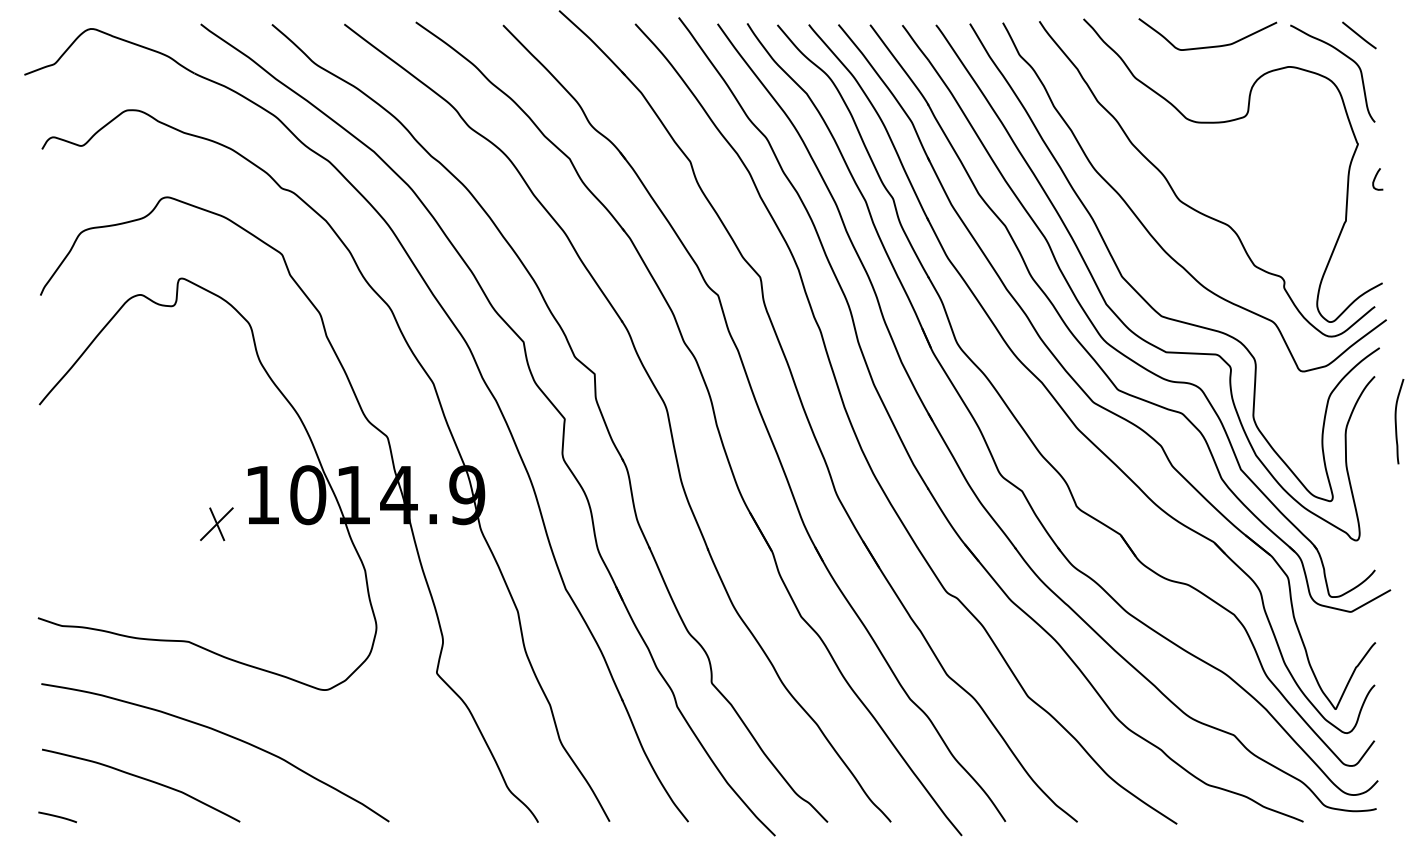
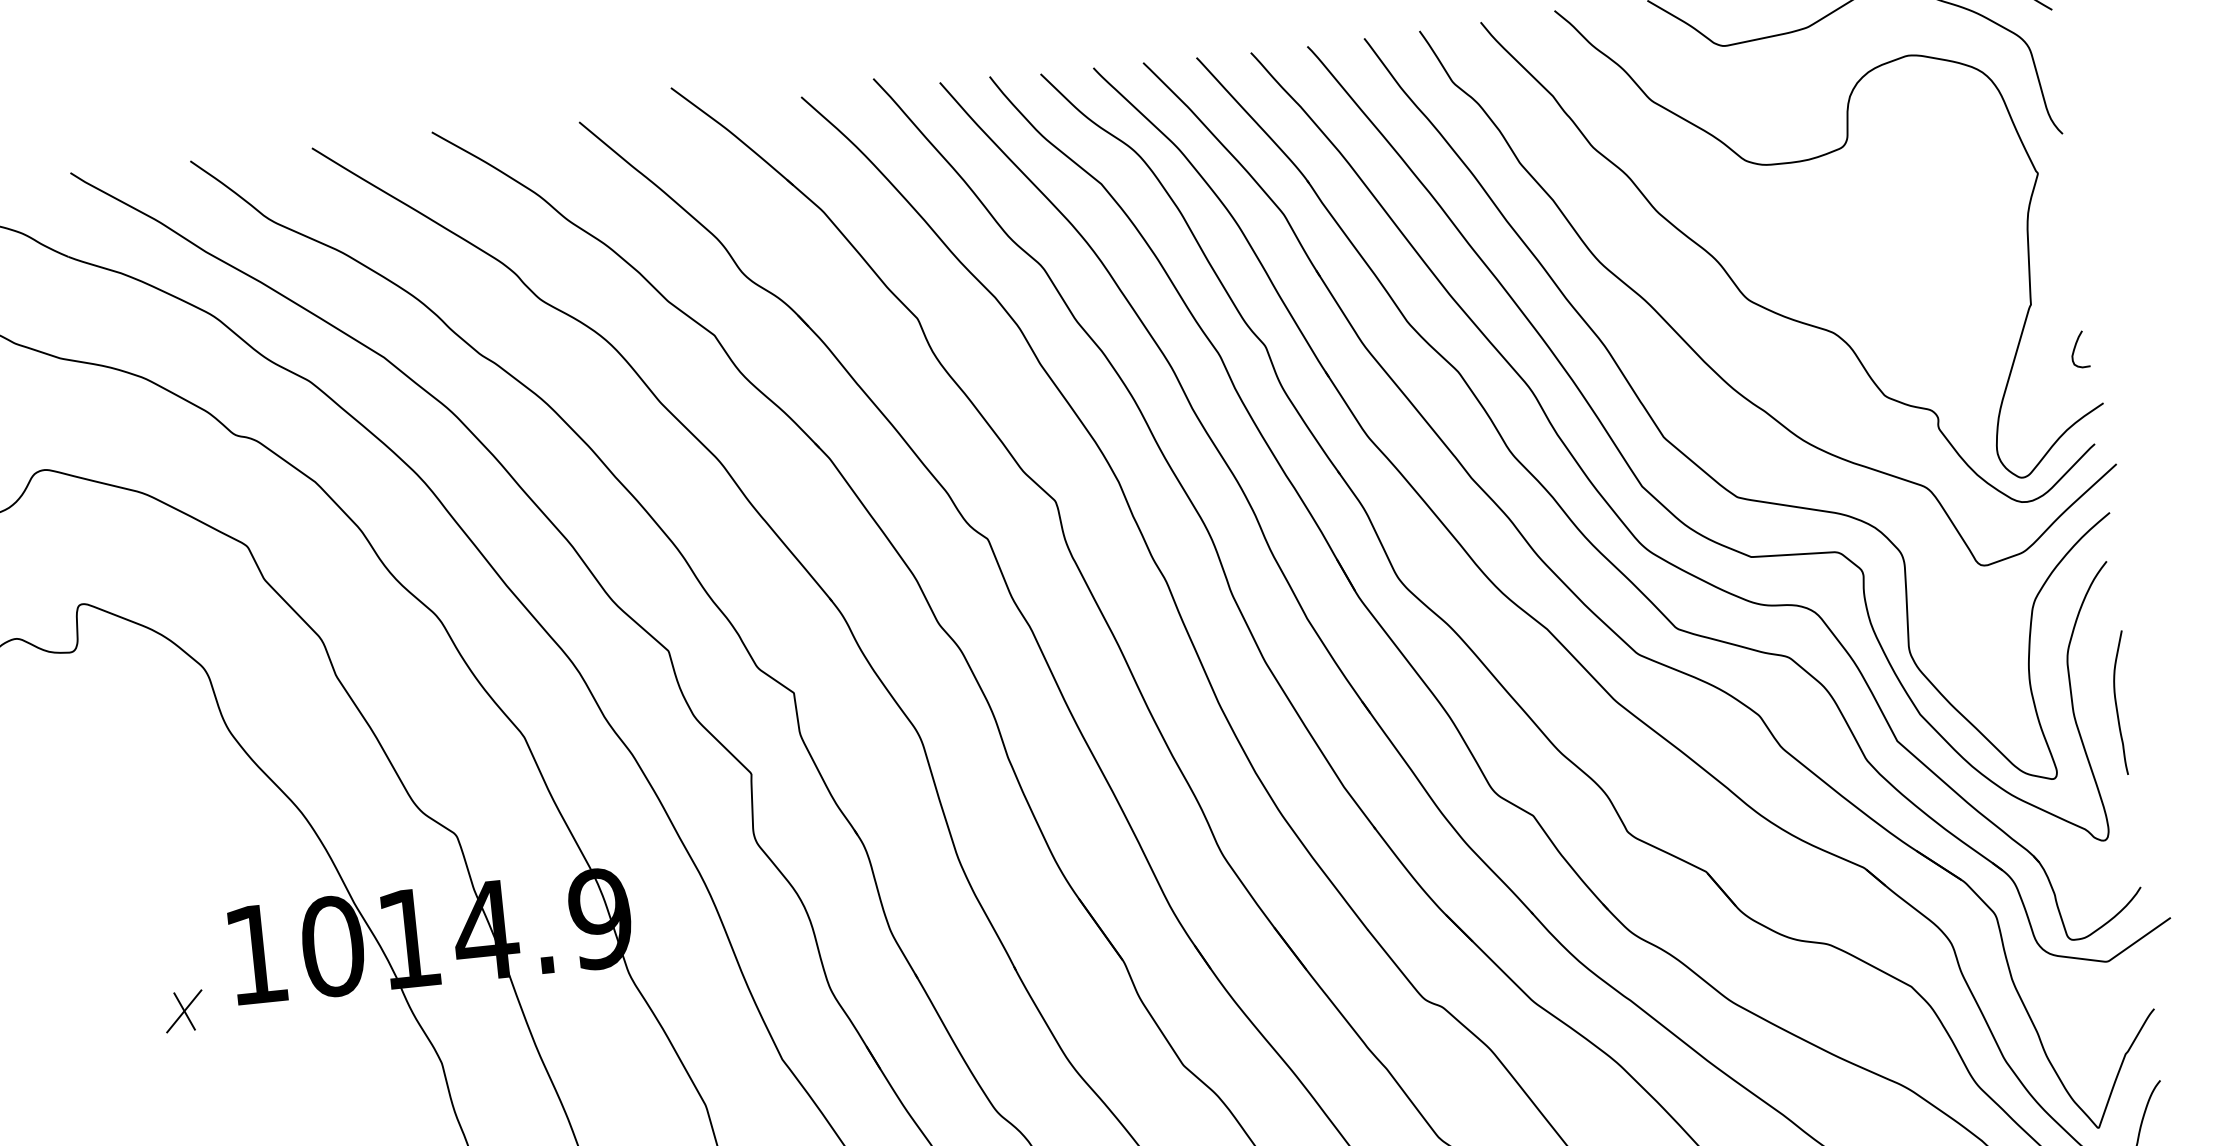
curve: (1375, 179) -> (2075, 350), moved
curve: (1396, 421) -> (2117, 703), moved
part: (216, 524) -> (183, 1011), size x0.71

